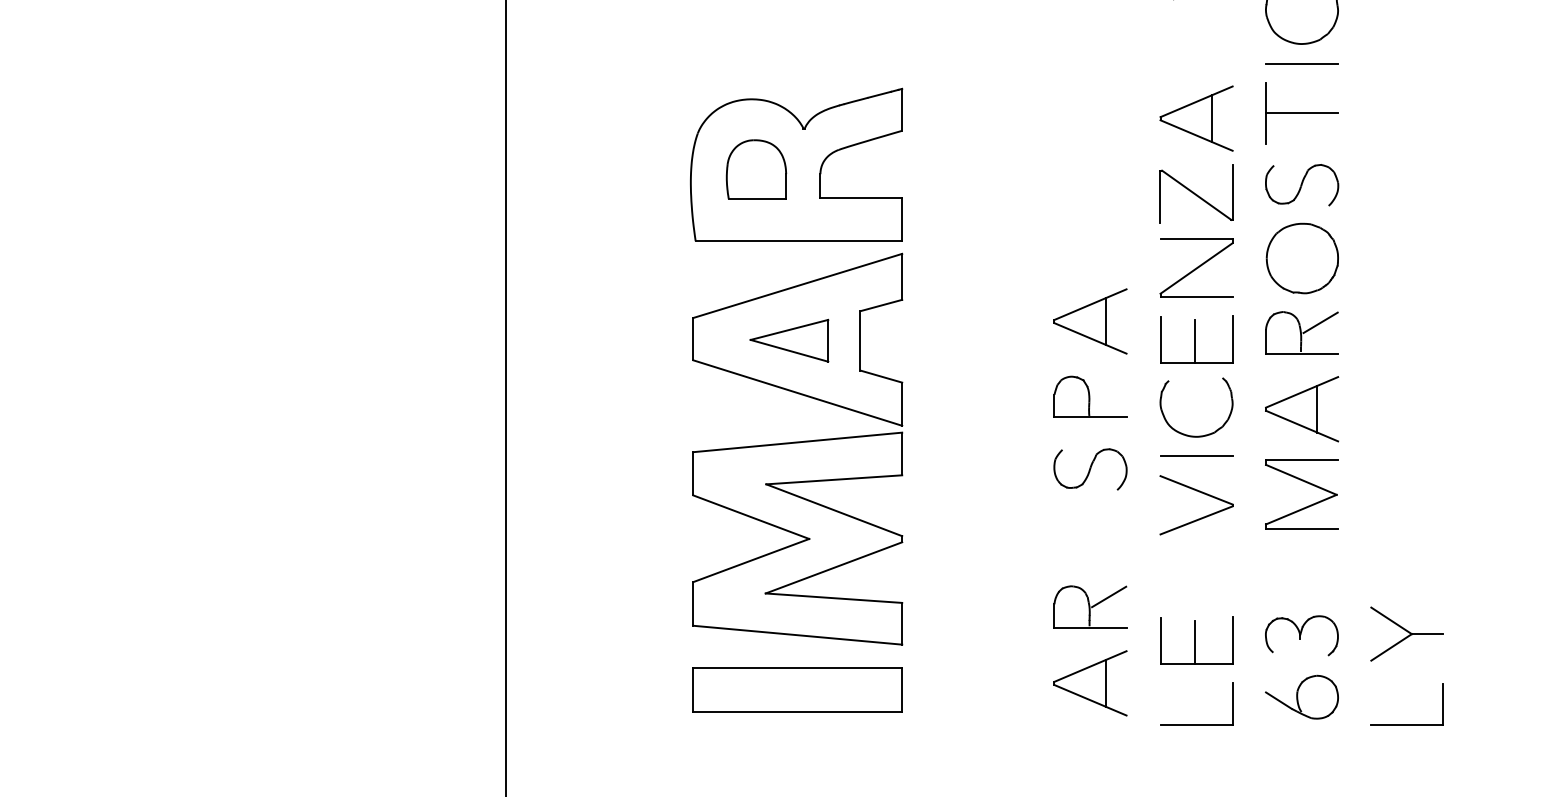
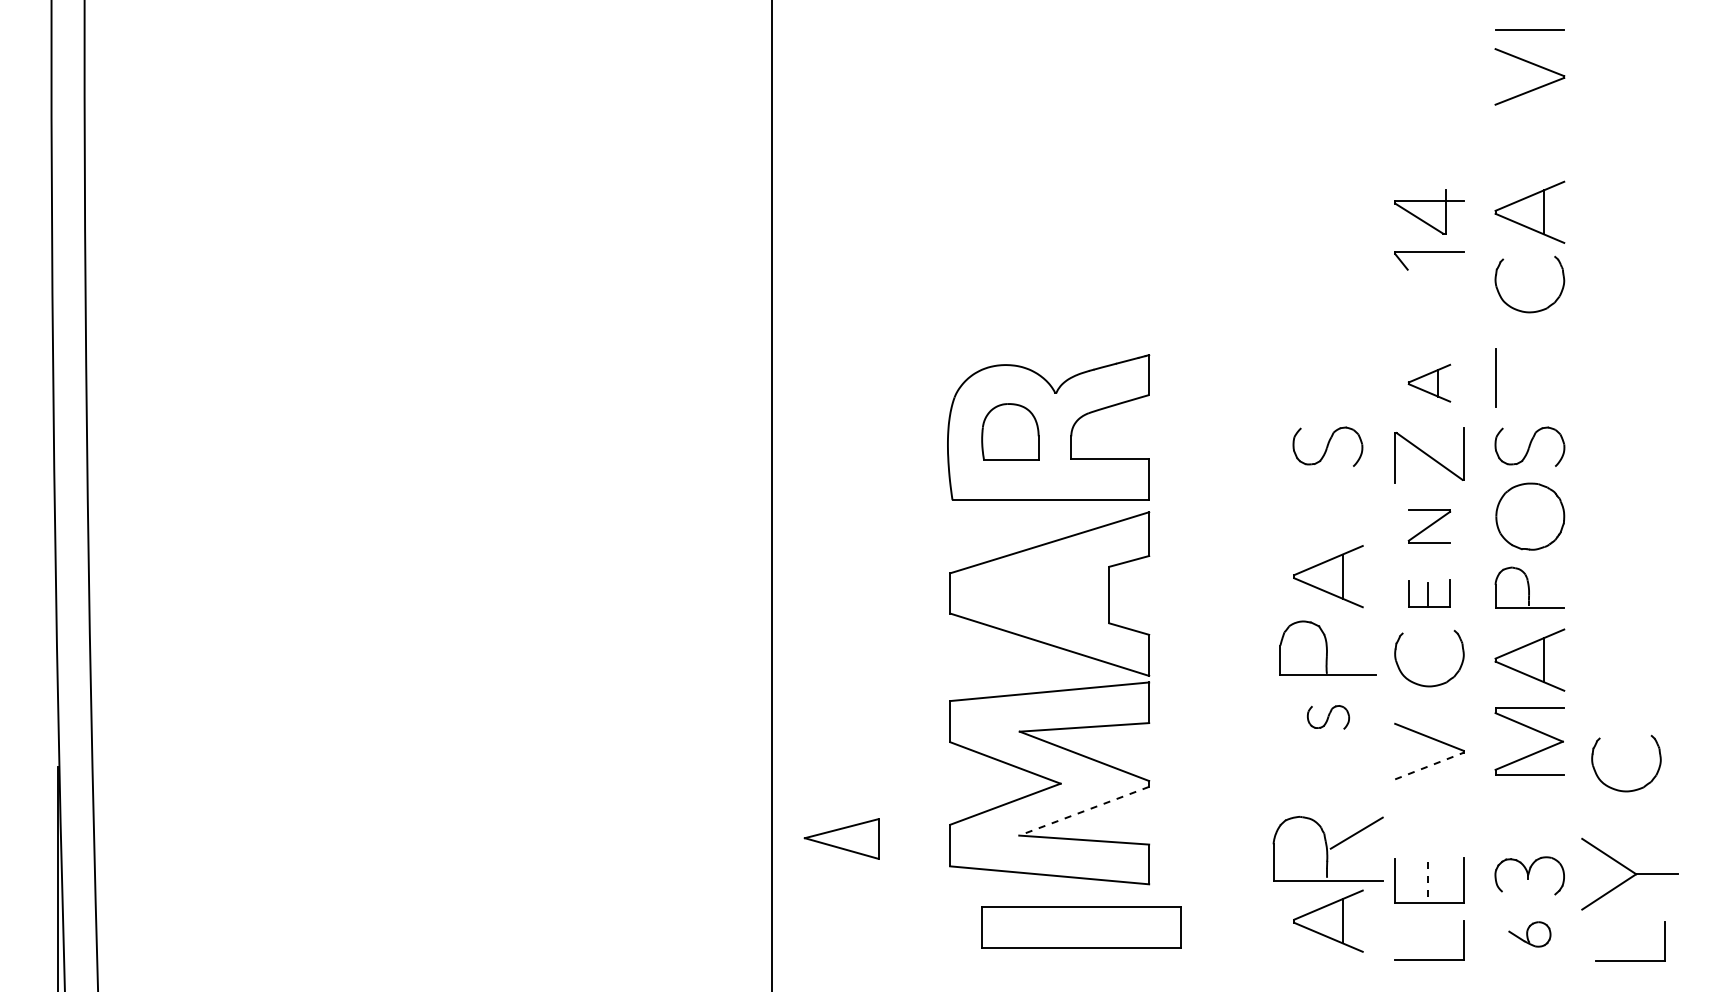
line: (1301, 64) -> (1529, 331), removed
line: (1301, 112) -> (1529, 377), removed
part: (1196, 117) -> (1429, 382), size x0.6
part: (1089, 184) -> (1327, 446), added
part: (1196, 268) -> (1429, 526), size x0.6
line: (1320, 322) -> (1547, 577), removed
part: (1196, 339) -> (1429, 593), size x0.6
part: (789, 340) -> (841, 838), moved
part: (1090, 396) -> (1328, 648), size x1.4
line: (1196, 456) -> (1429, 705), removed
part: (1090, 469) -> (1328, 717), size x0.6
line: (1196, 520) -> (1429, 766), solid -> dashed
part: (1409, 545) -> (1632, 789), added
line: (833, 568) -> (1083, 811), solid -> dashed
part: (1090, 607) -> (1328, 848), size x1.6
part: (1406, 634) -> (1629, 874), size x1.4
line: (1194, 642) -> (1427, 882), solid -> dashed
part: (797, 689) -> (1081, 927), moved
part: (1301, 697) -> (1529, 934), size x0.6

